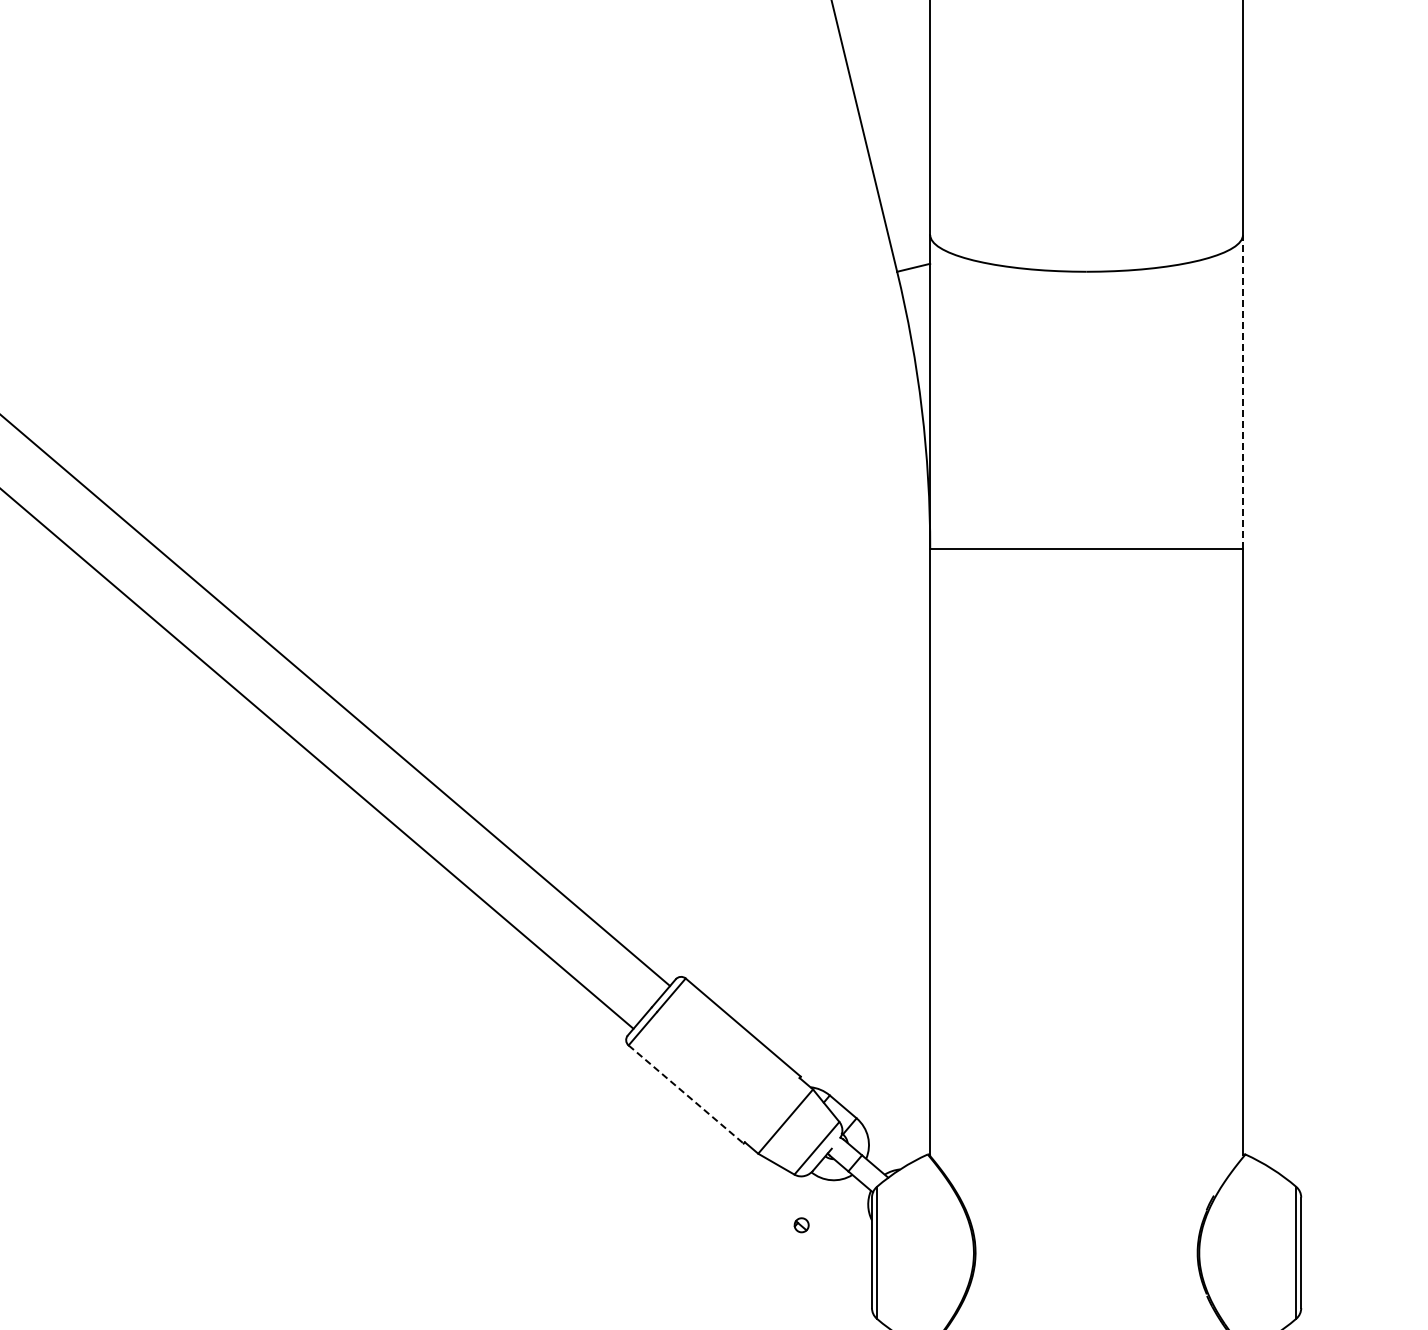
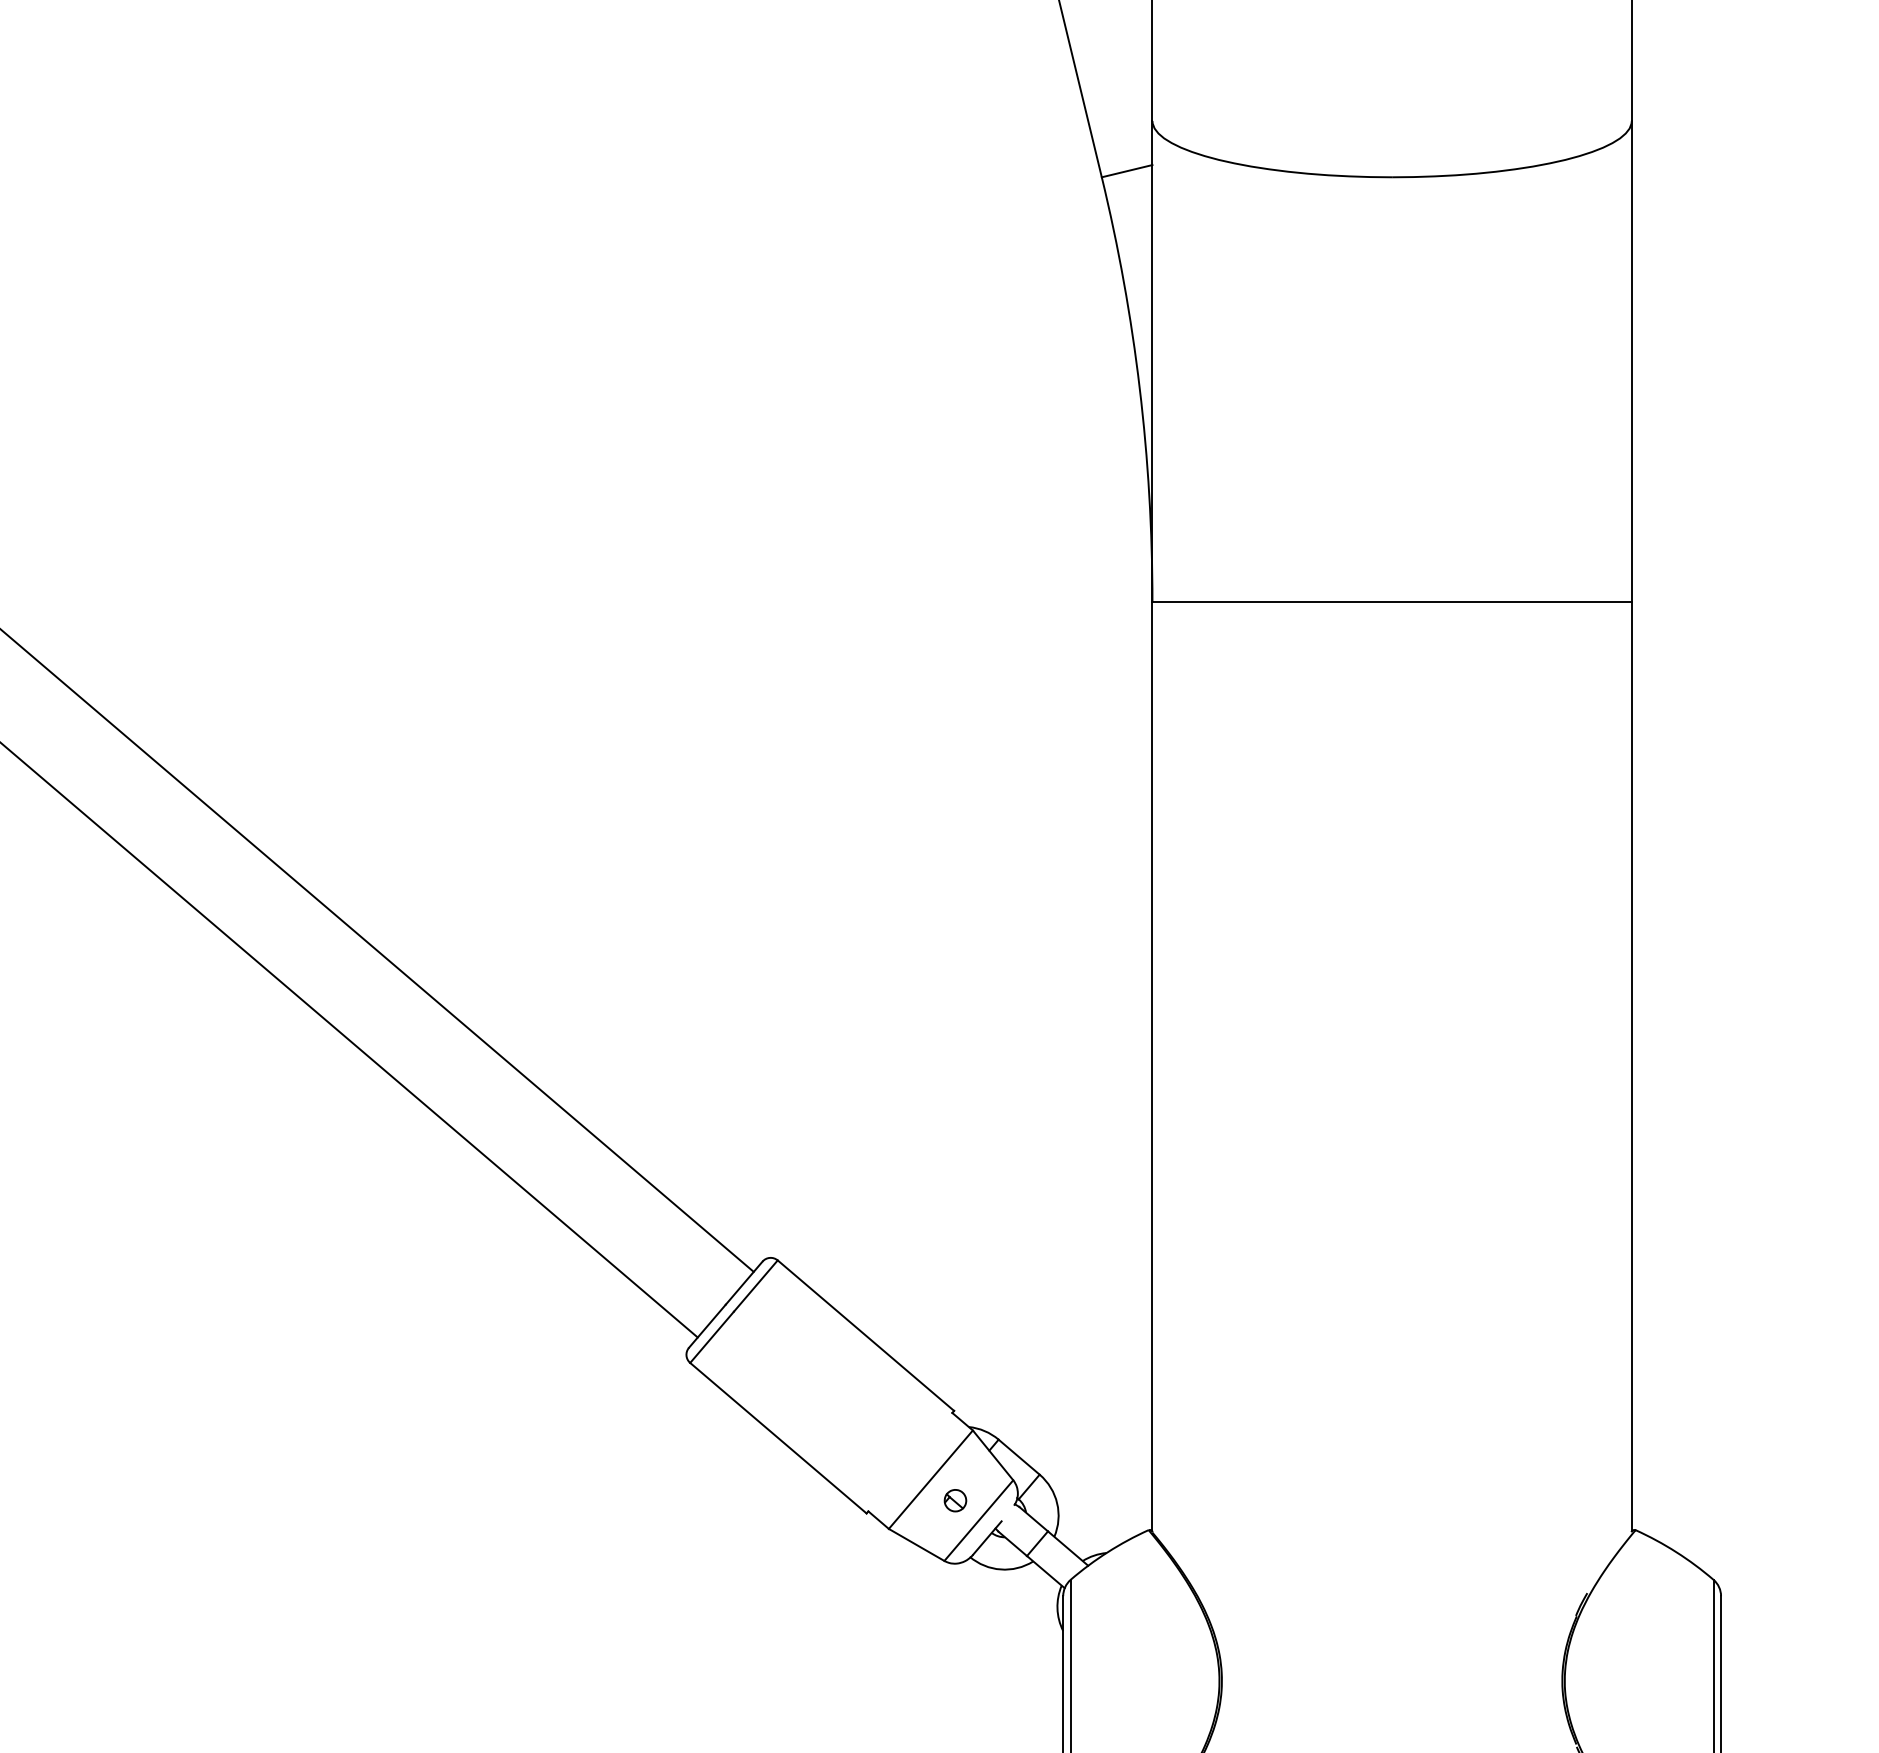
line: (1243, 391) -> (1632, 360), dashed -> solid
line: (686, 1094) -> (778, 1438), dashed -> solid
part: (801, 1225) -> (955, 1501), moved

